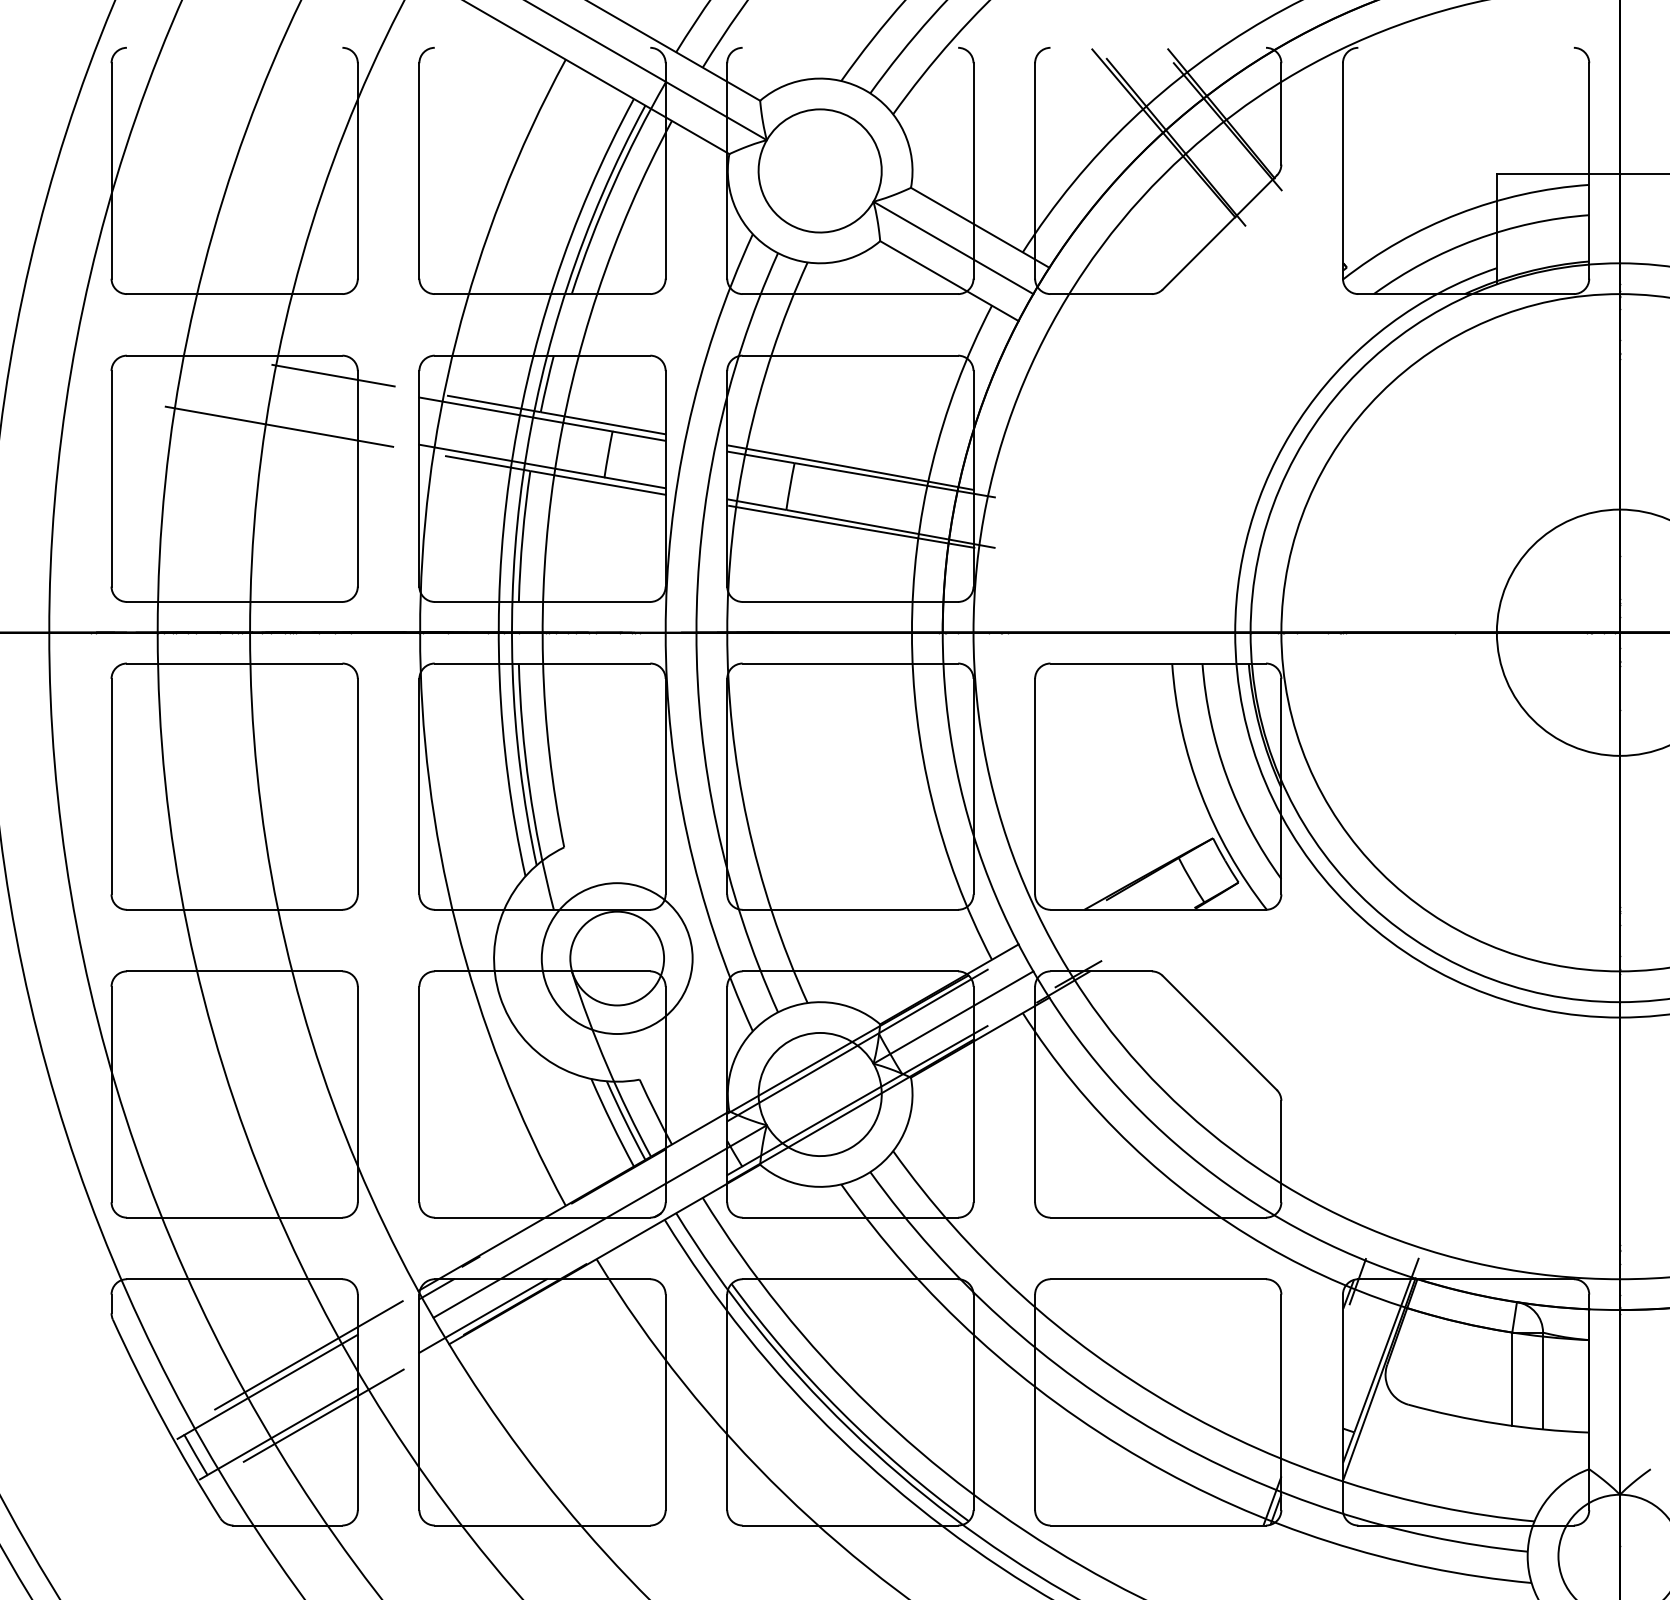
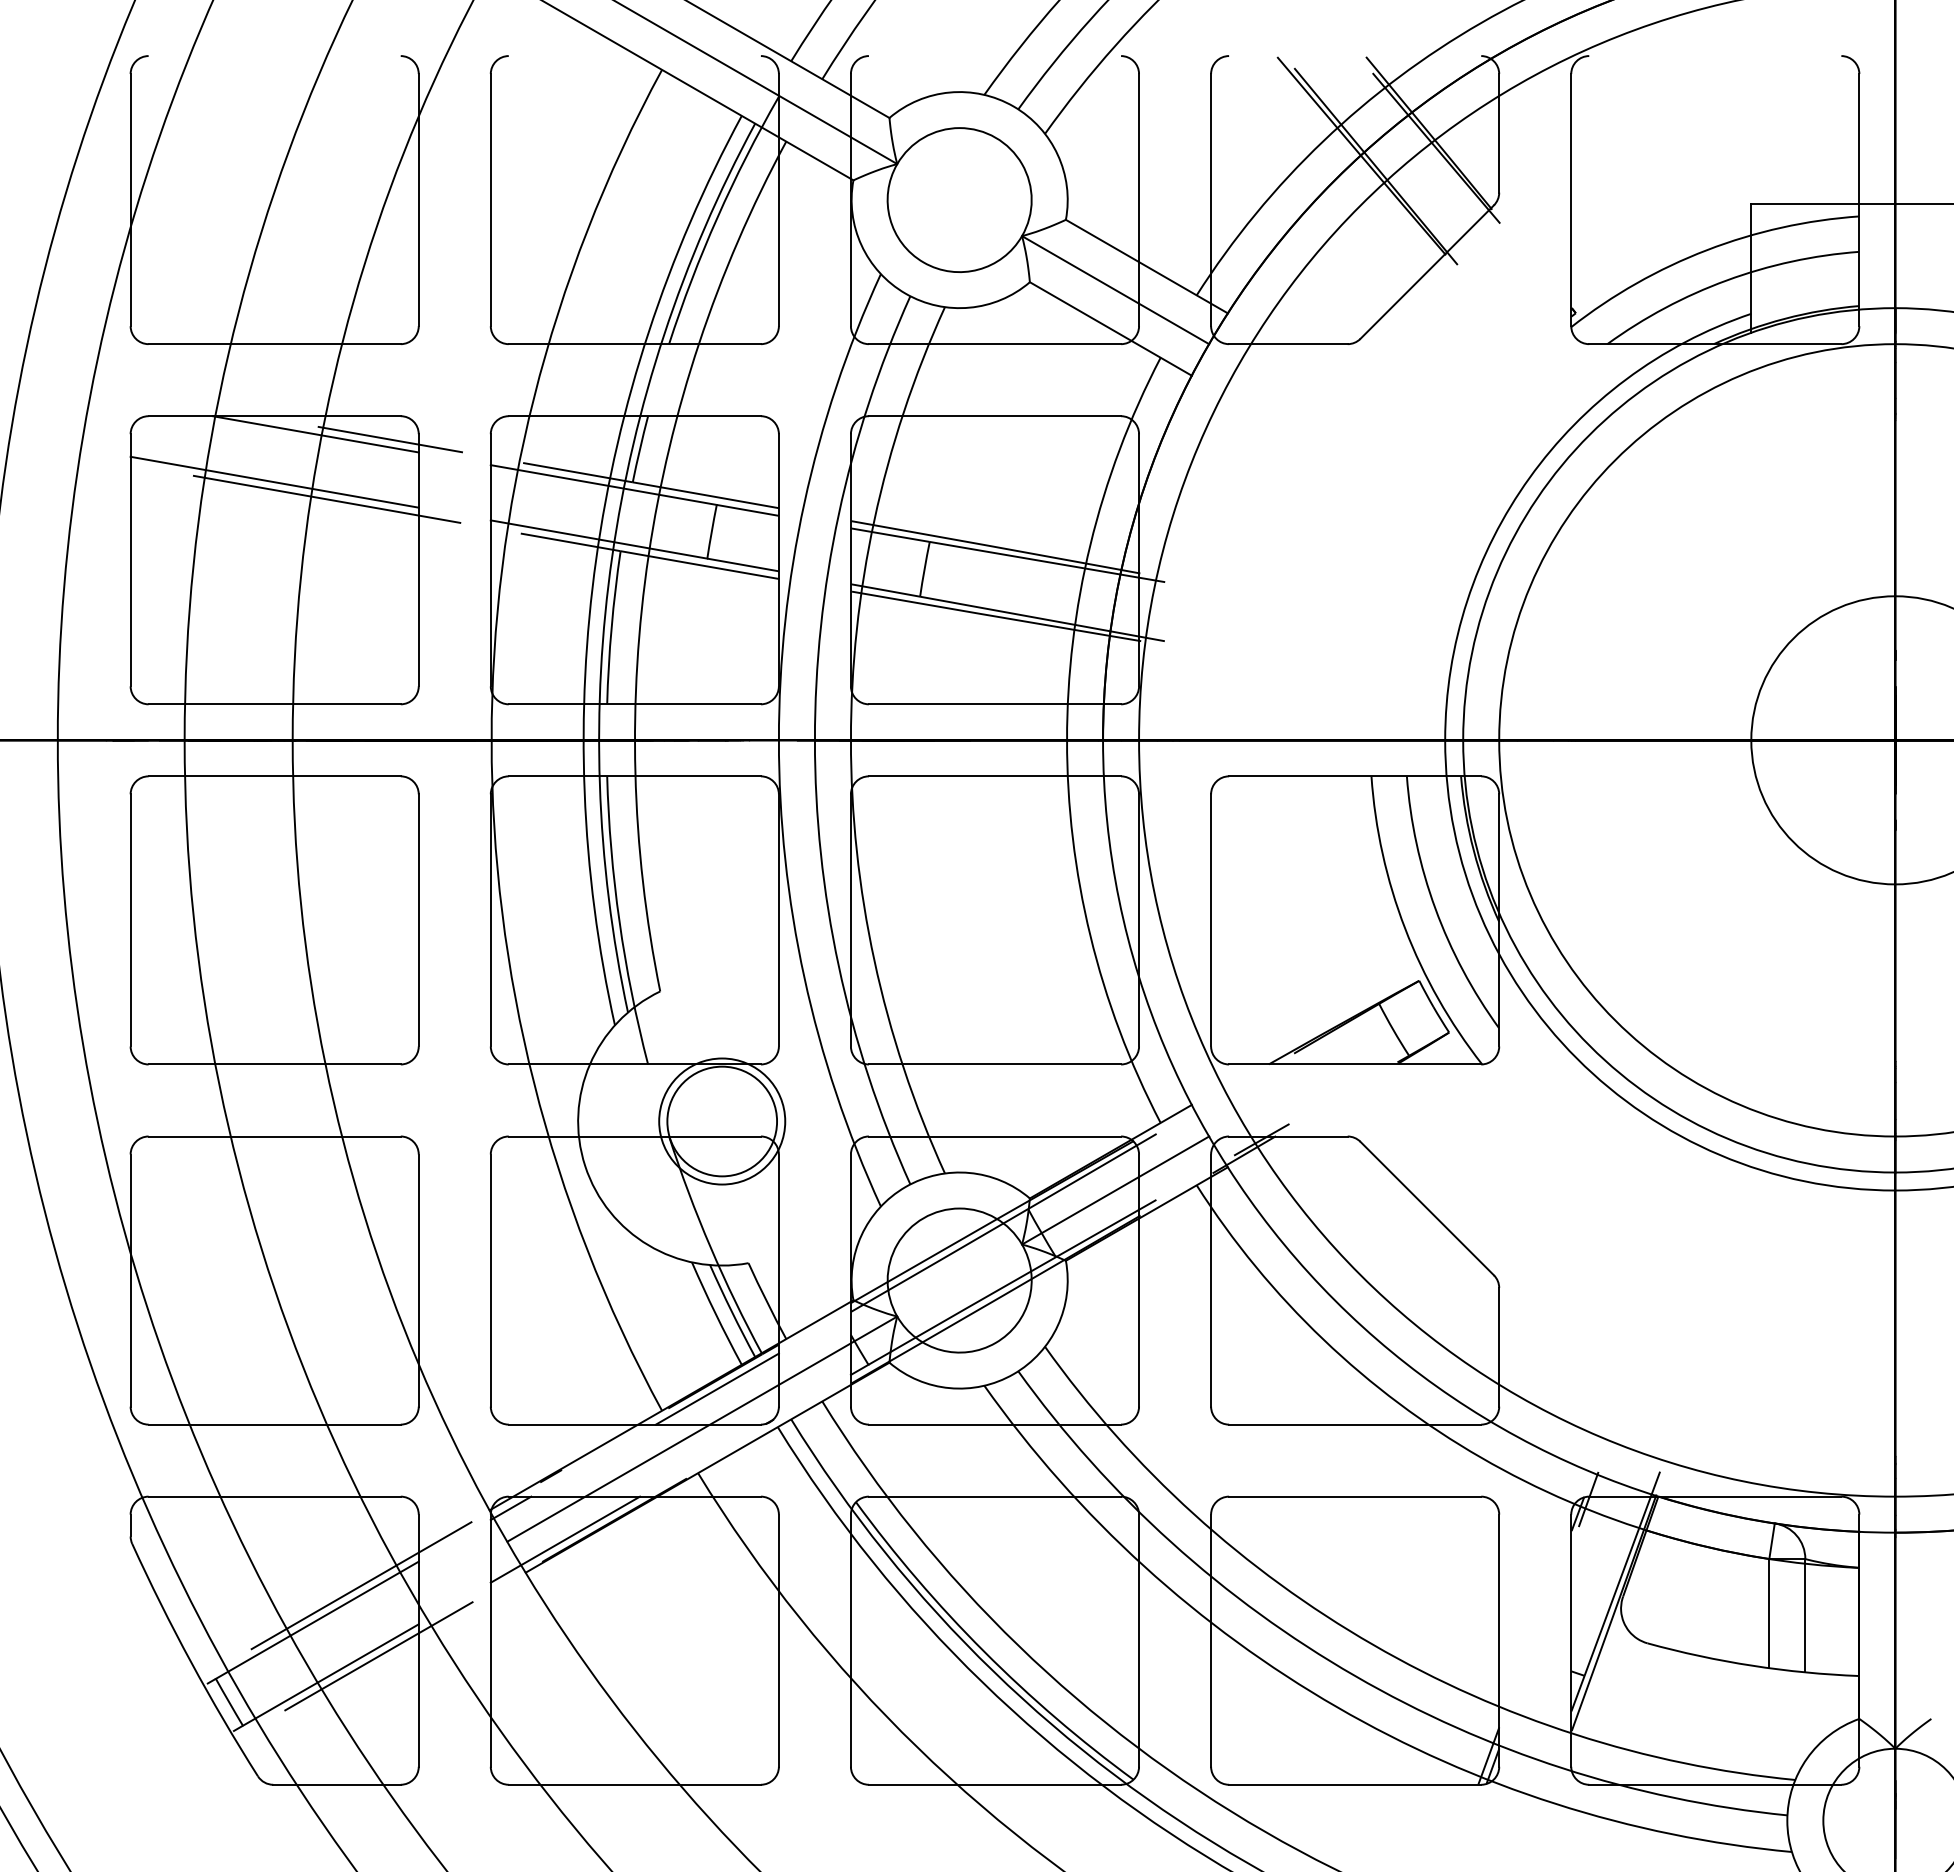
line: (269, 371) -> (315, 434), added
line: (234, 411) -> (274, 481), added
circle: (617, 958) -> (722, 1121), size x0.71
line: (612, 1186) -> (716, 1388), added

